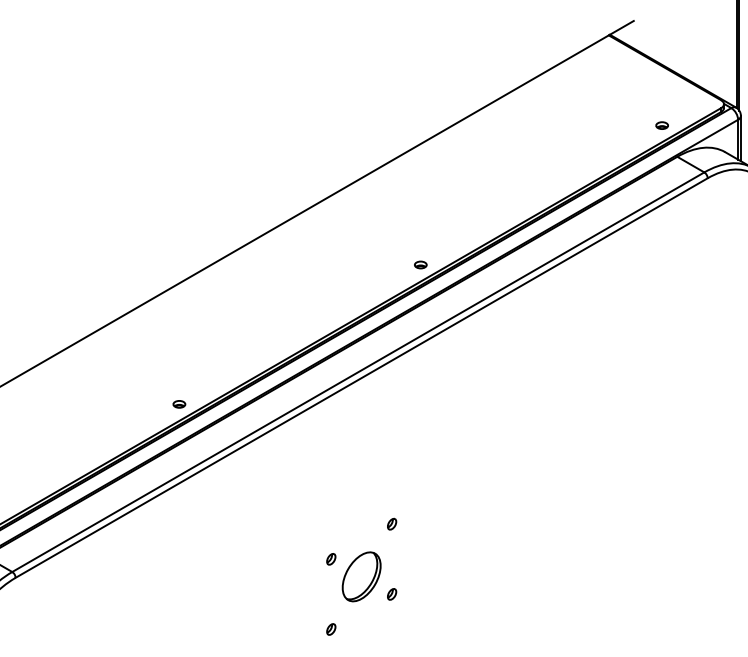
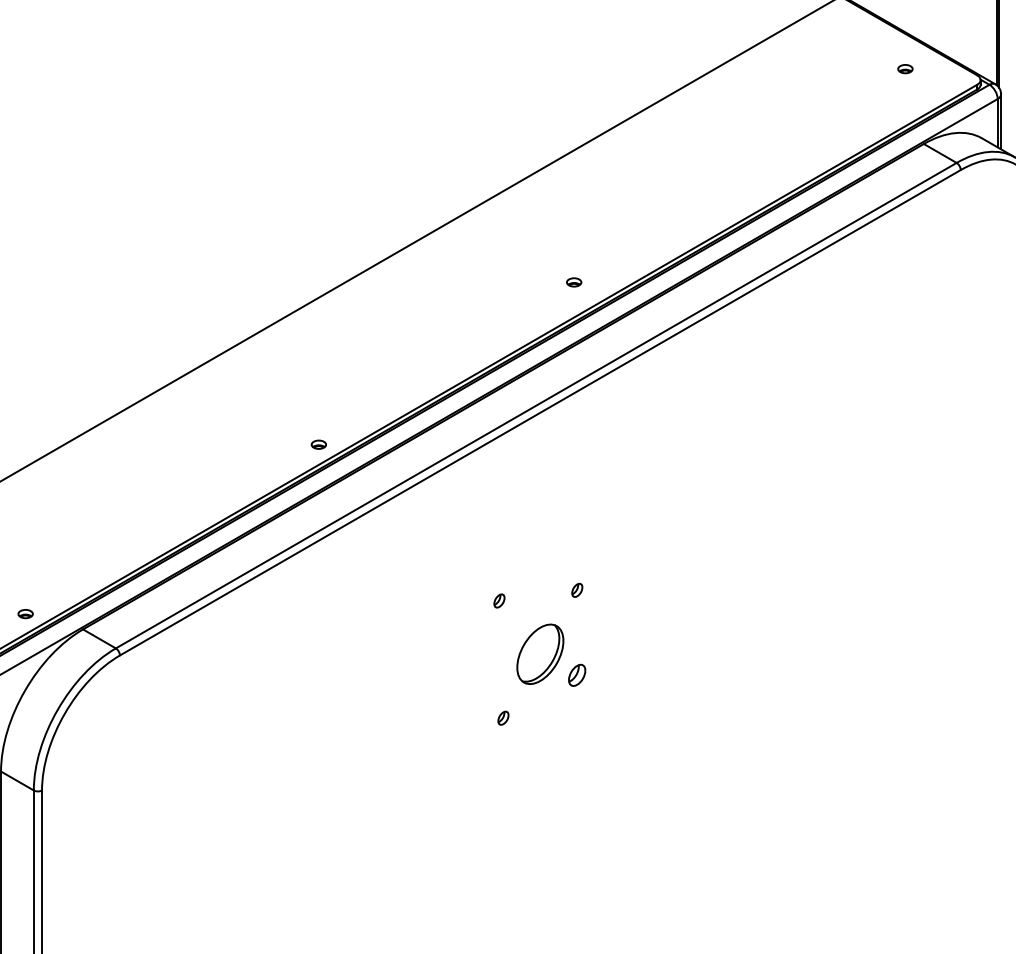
part: (662, 125) -> (905, 69), moved
part: (421, 265) -> (574, 282), moved
part: (331, 558) -> (499, 600), moved
part: (392, 594) -> (577, 675), size x1.6

